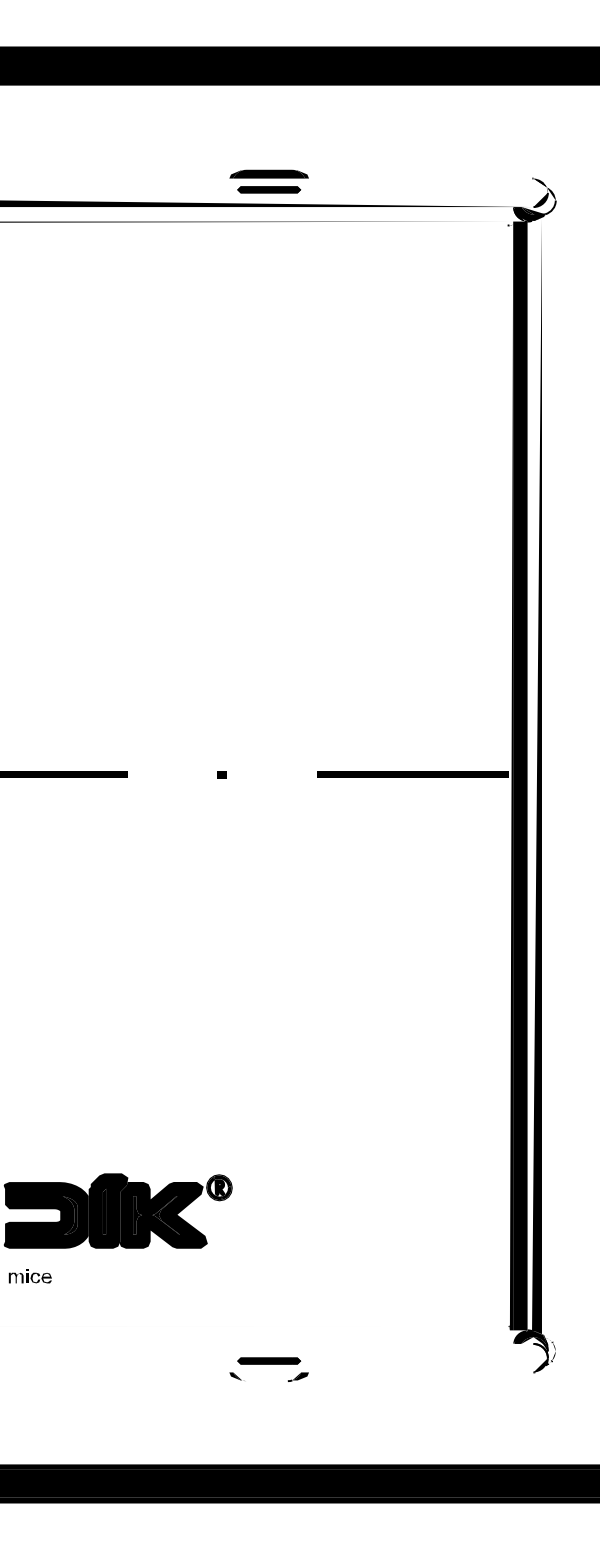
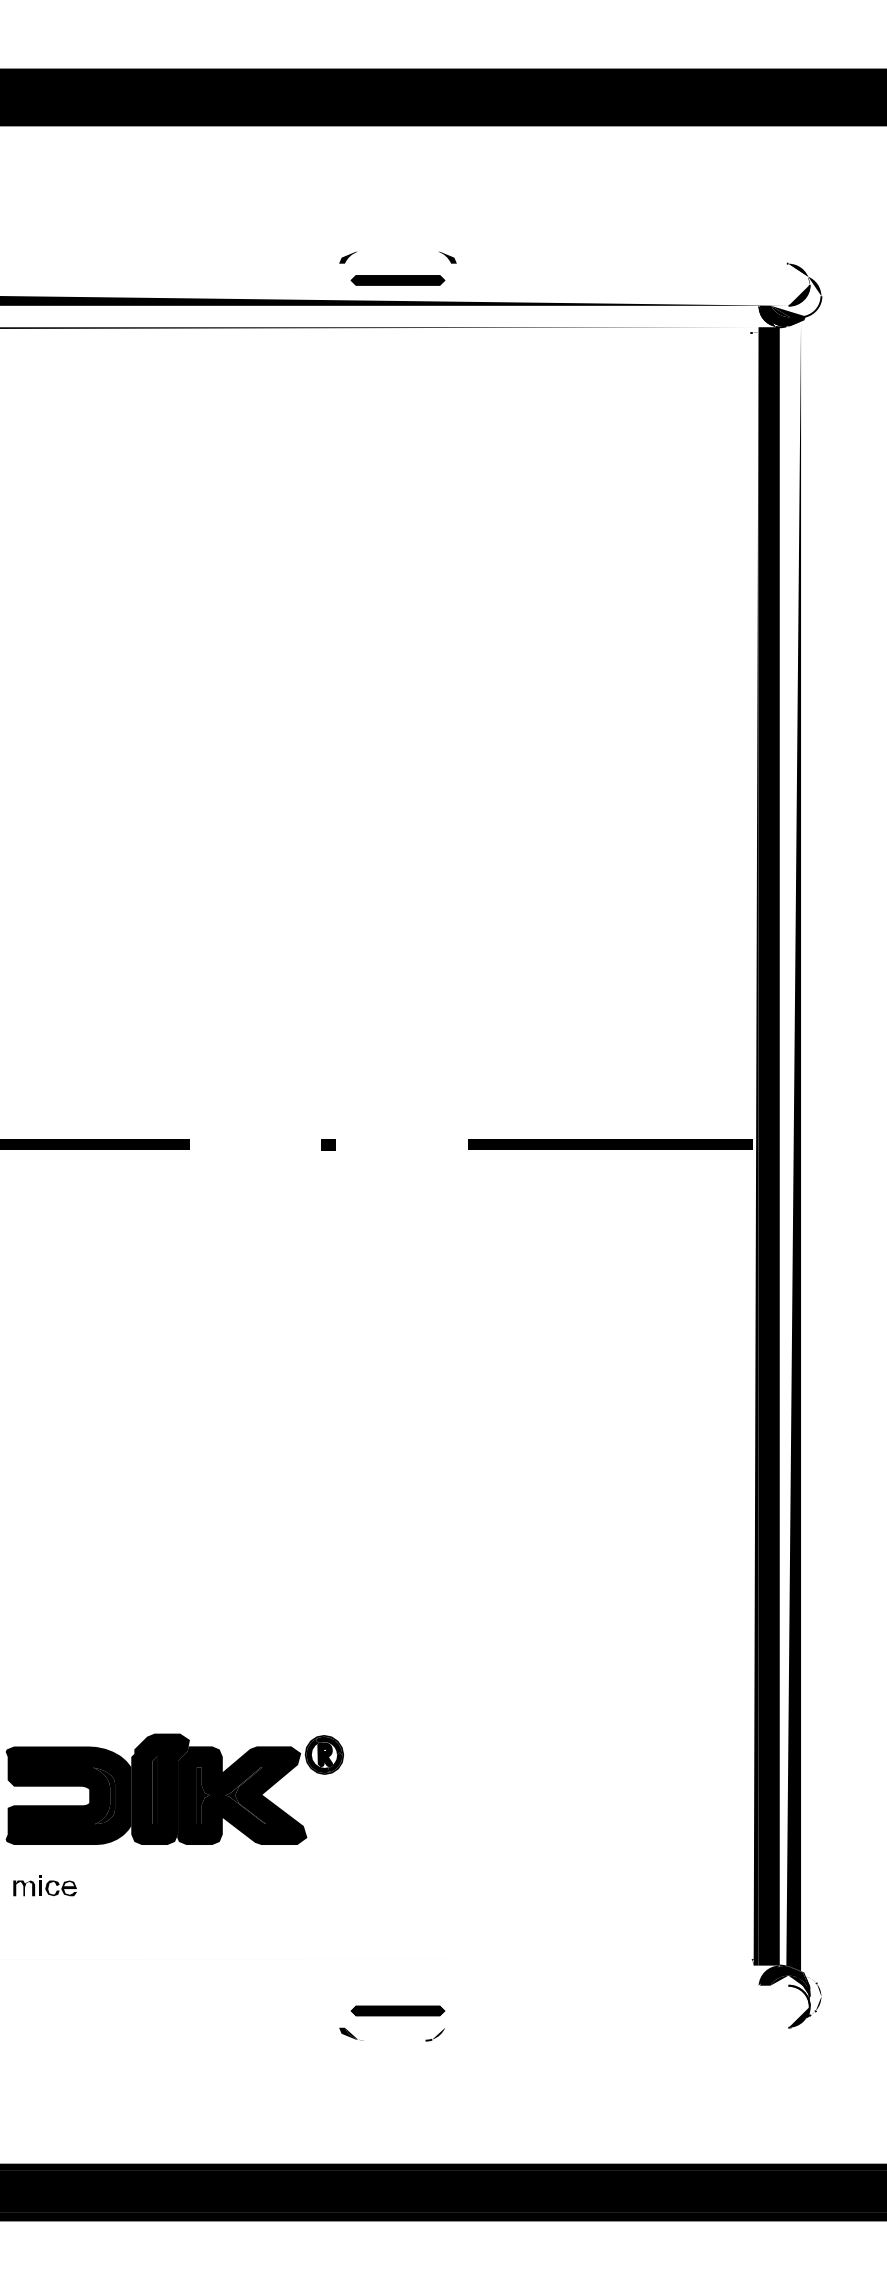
fill: (269, 173) -> (398, 256), removed
fill: (300, 1376) -> (444, 2033), removed

